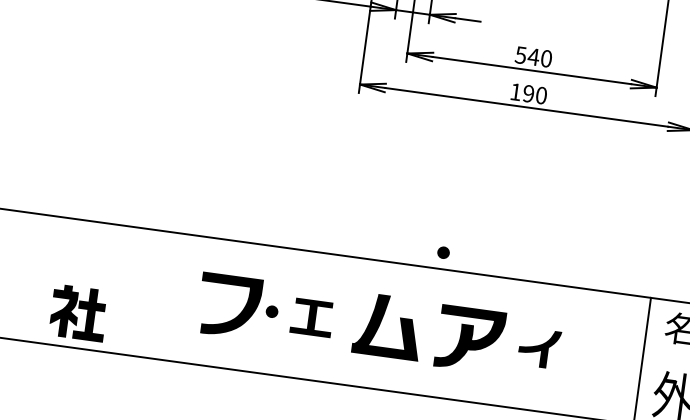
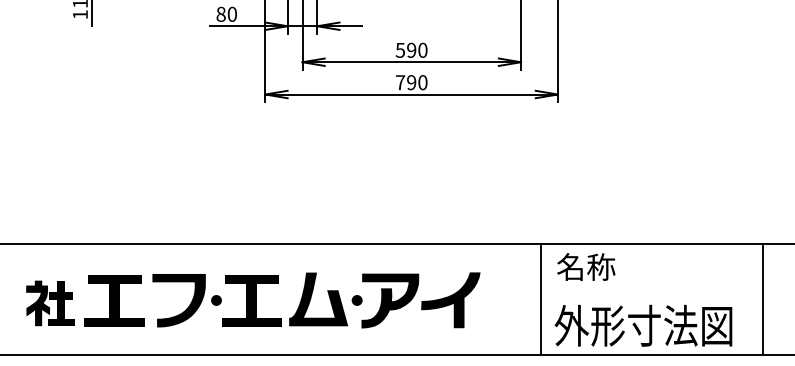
text: (533, 56) -> (411, 49), 540 -> 590
text: (515, 91) -> (400, 82), 190 -> 790
part: (442, 252) -> (356, 300), moved
fill: (155, 295) -> (114, 300), added
part: (78, 313) -> (50, 303), moved
part: (311, 317) -> (251, 300), size x1.67
part: (538, 348) -> (450, 300), size x1.67

